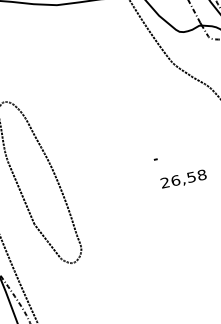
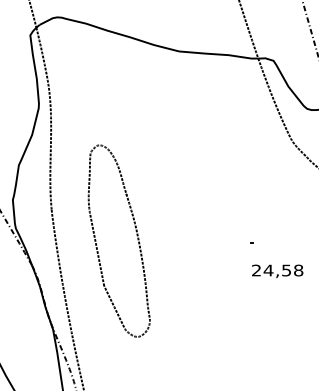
text: (175, 180) -> (268, 270), 26,58 -> 24,58

